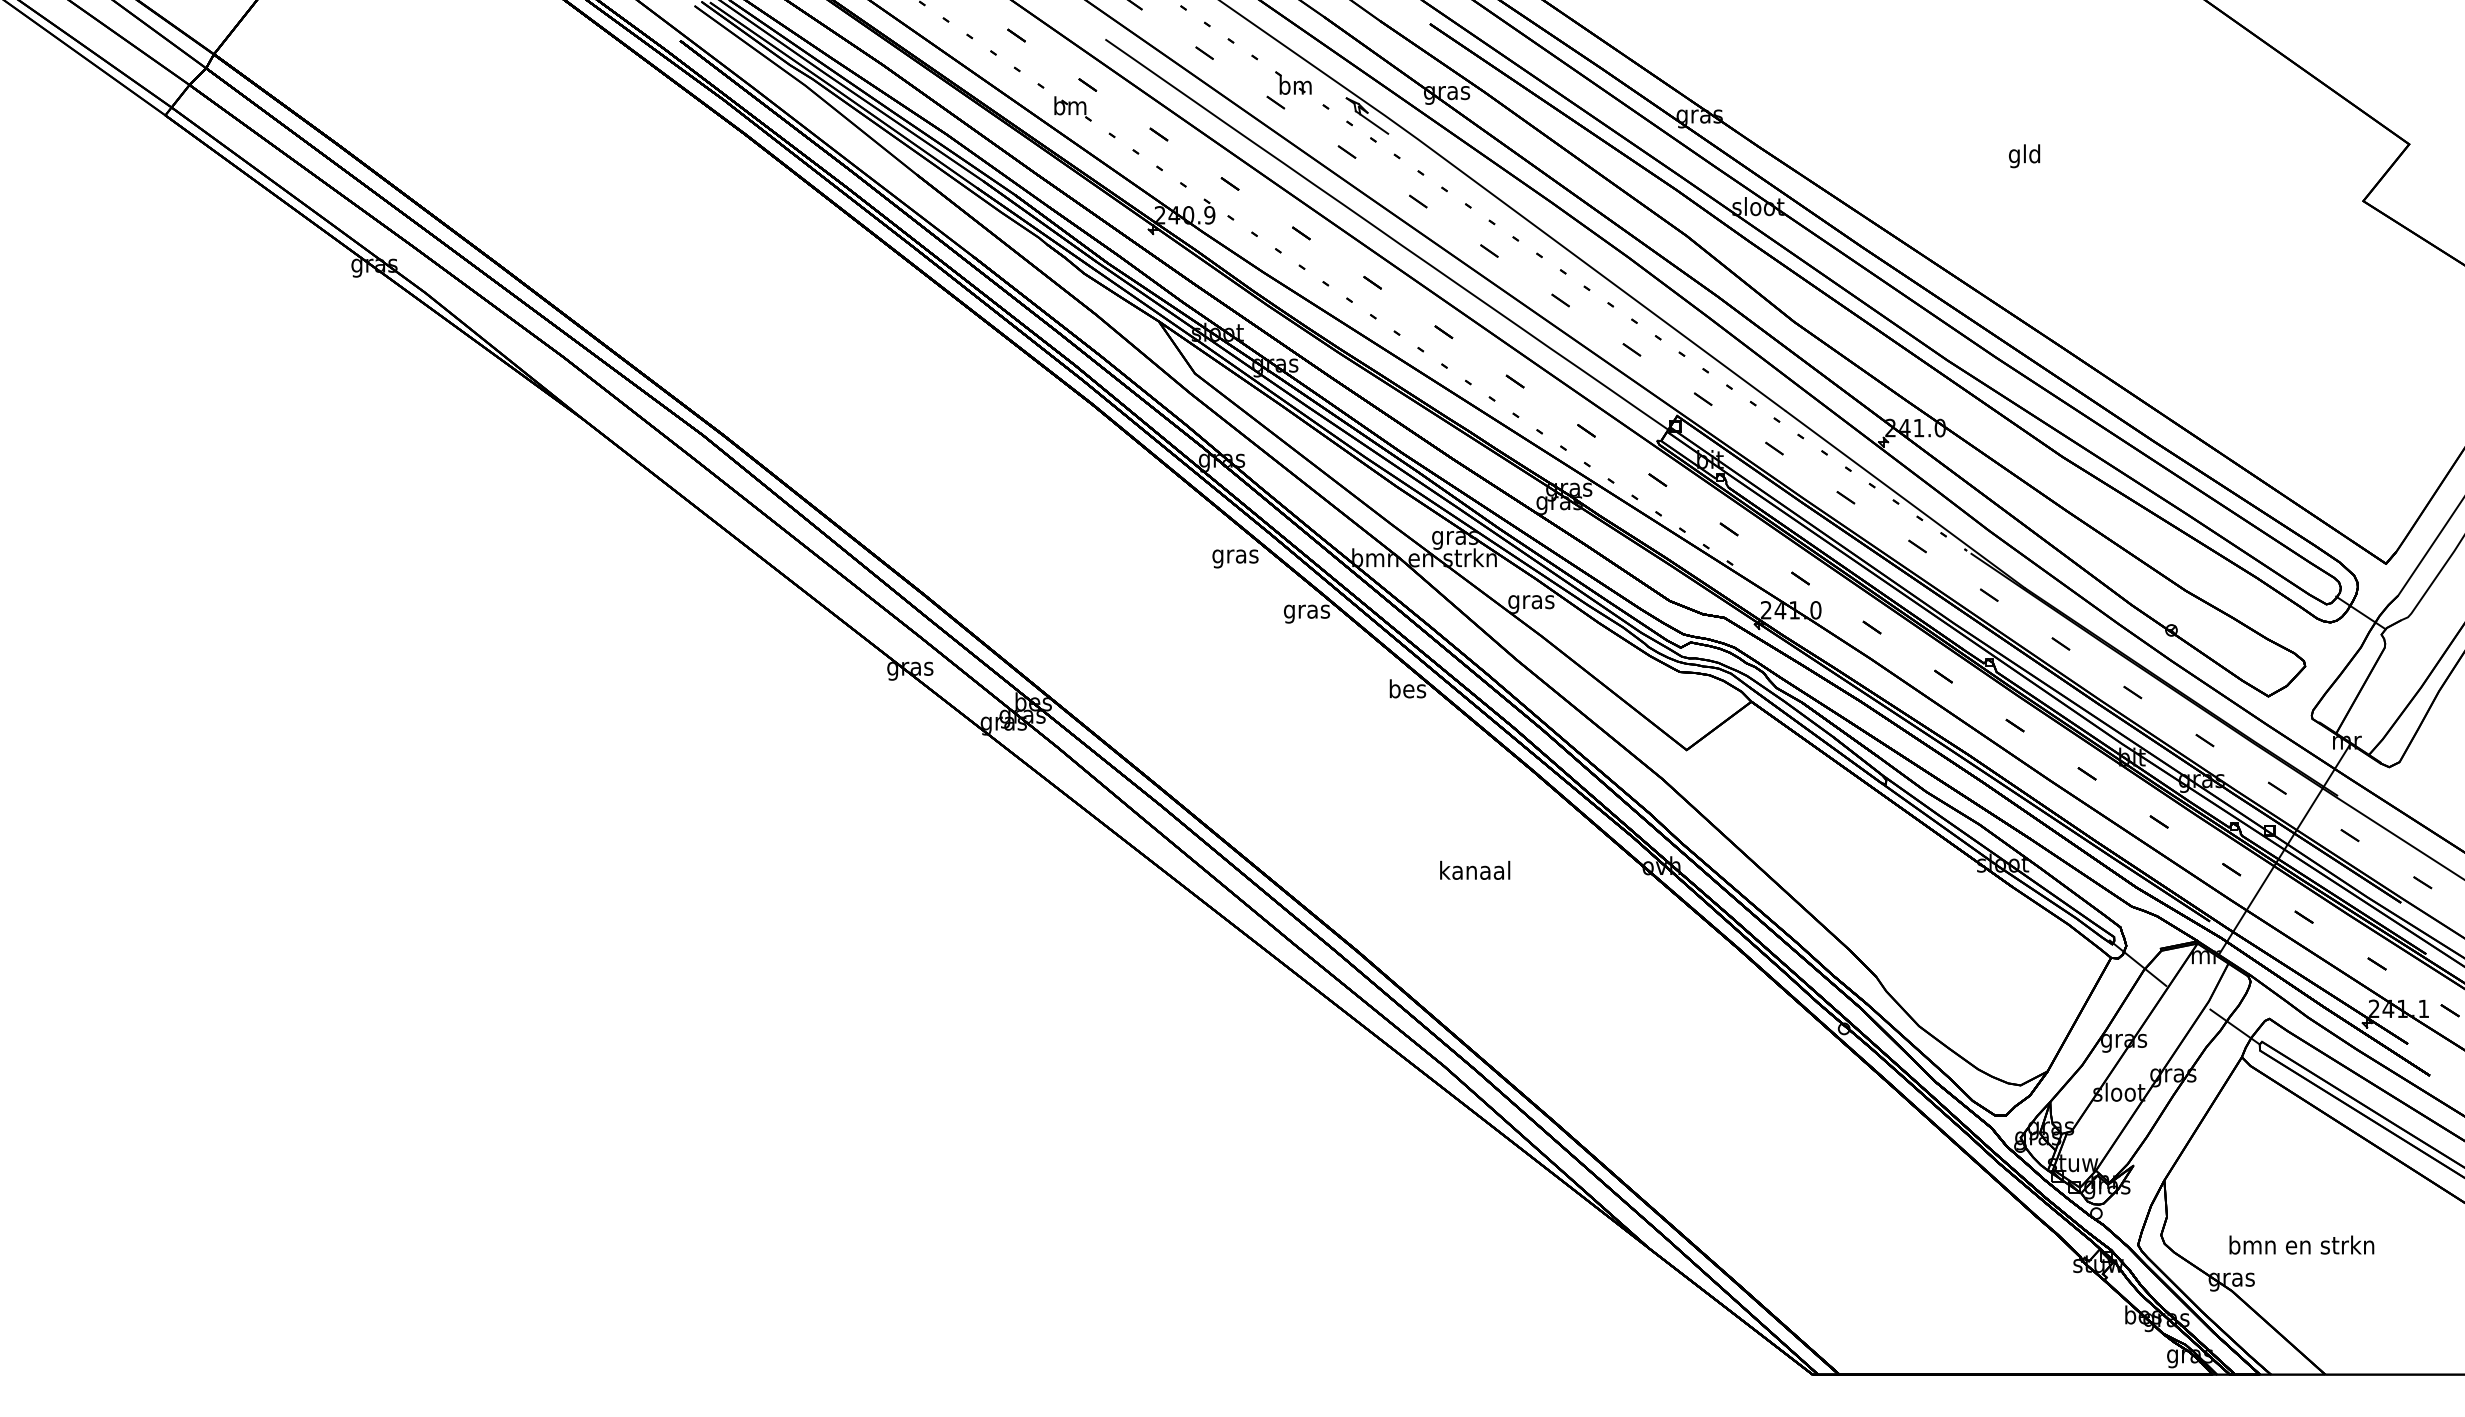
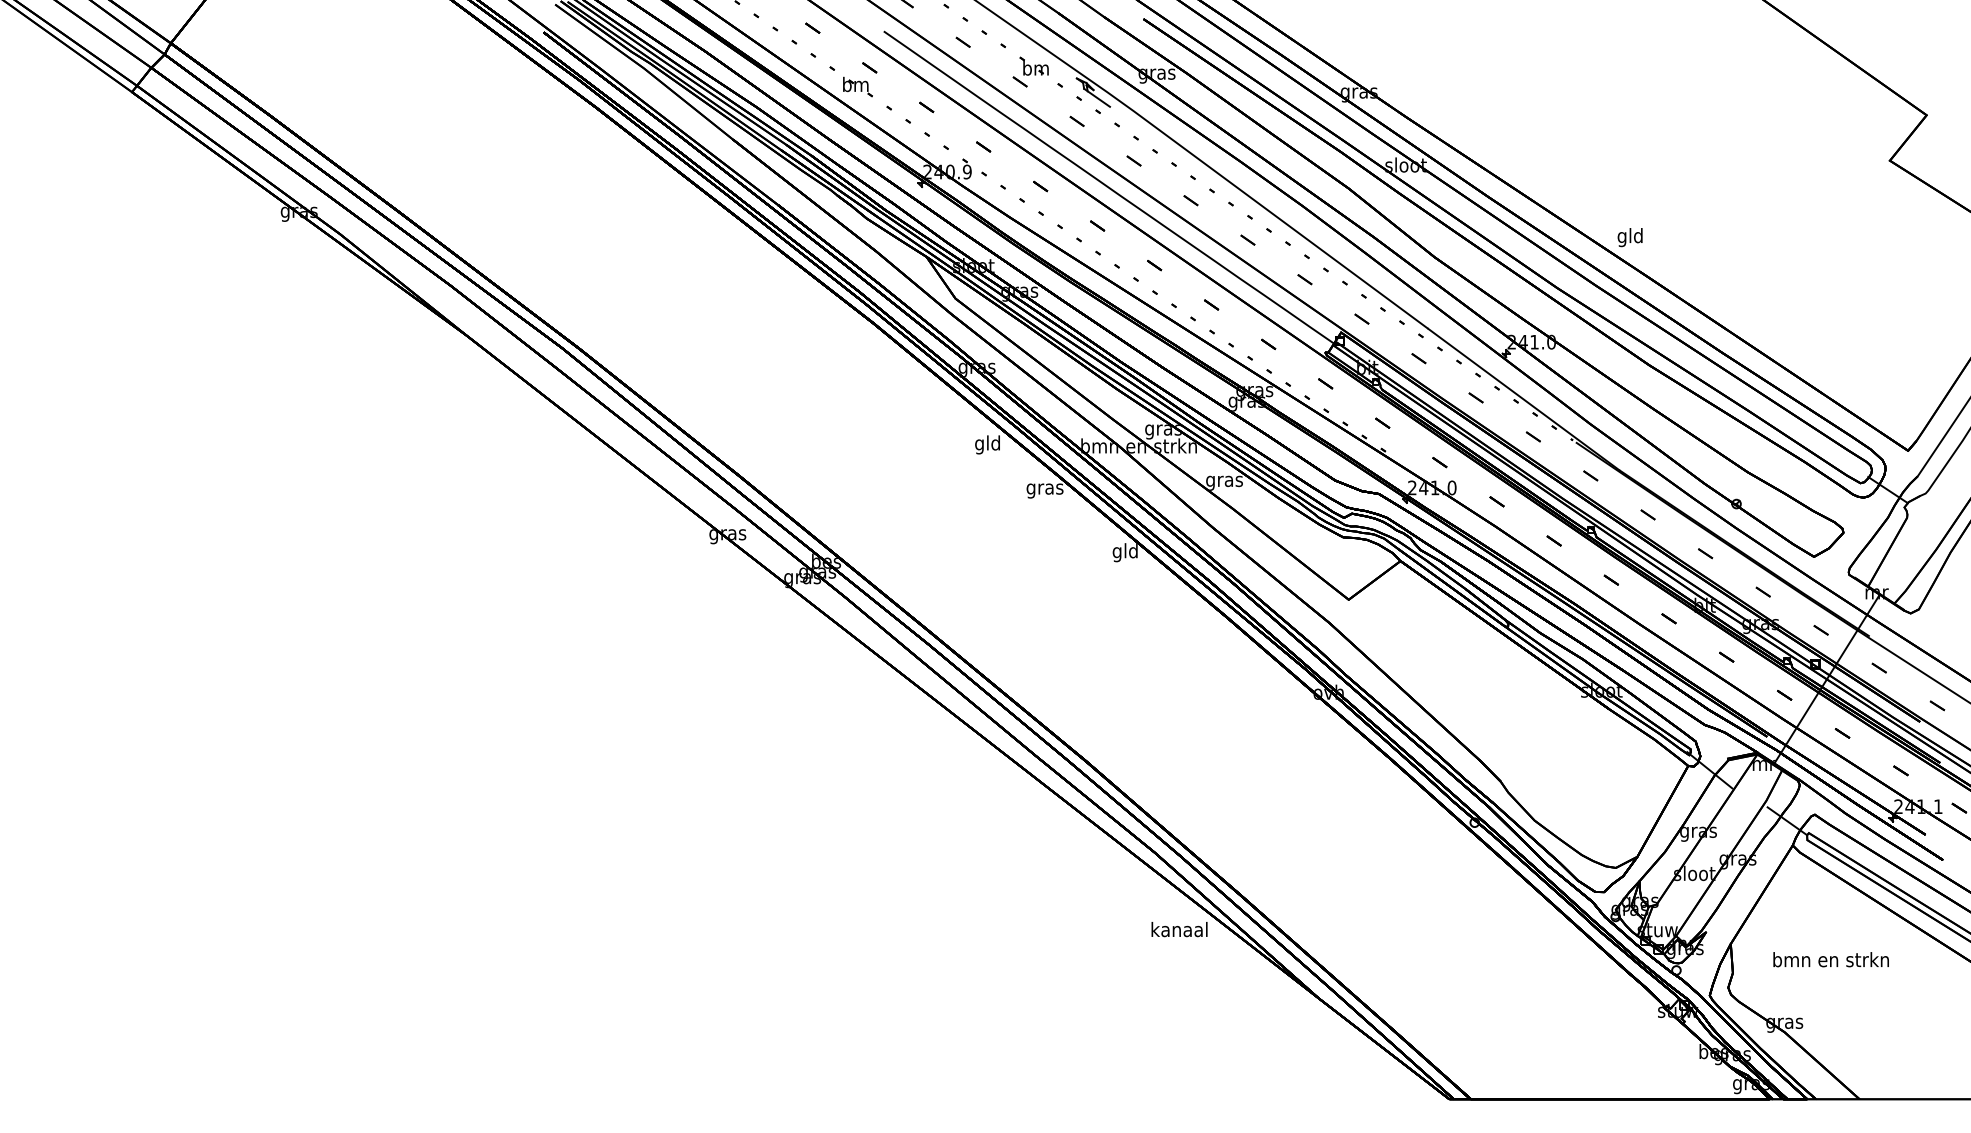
text: (2024, 156) -> (1630, 237), moved
text: (1235, 556) -> (987, 444), gras -> gld
text: (1407, 691) -> (1125, 552), bes -> gld
text: (1475, 869) -> (1179, 928), moved
text: (2301, 1244) -> (1830, 959), moved

